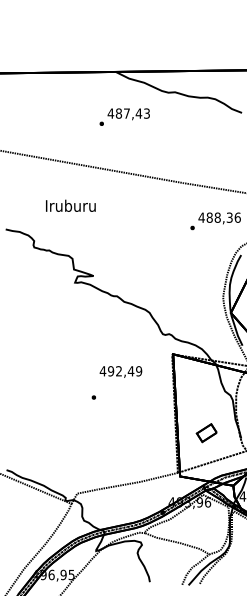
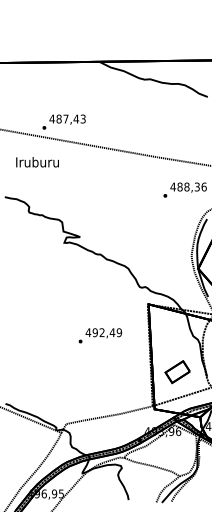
text: (124, 116) -> (63, 121), moved
text: (70, 205) -> (37, 161), moved
text: (120, 371) -> (103, 332), moved
part: (206, 432) -> (177, 371), size x1.43

